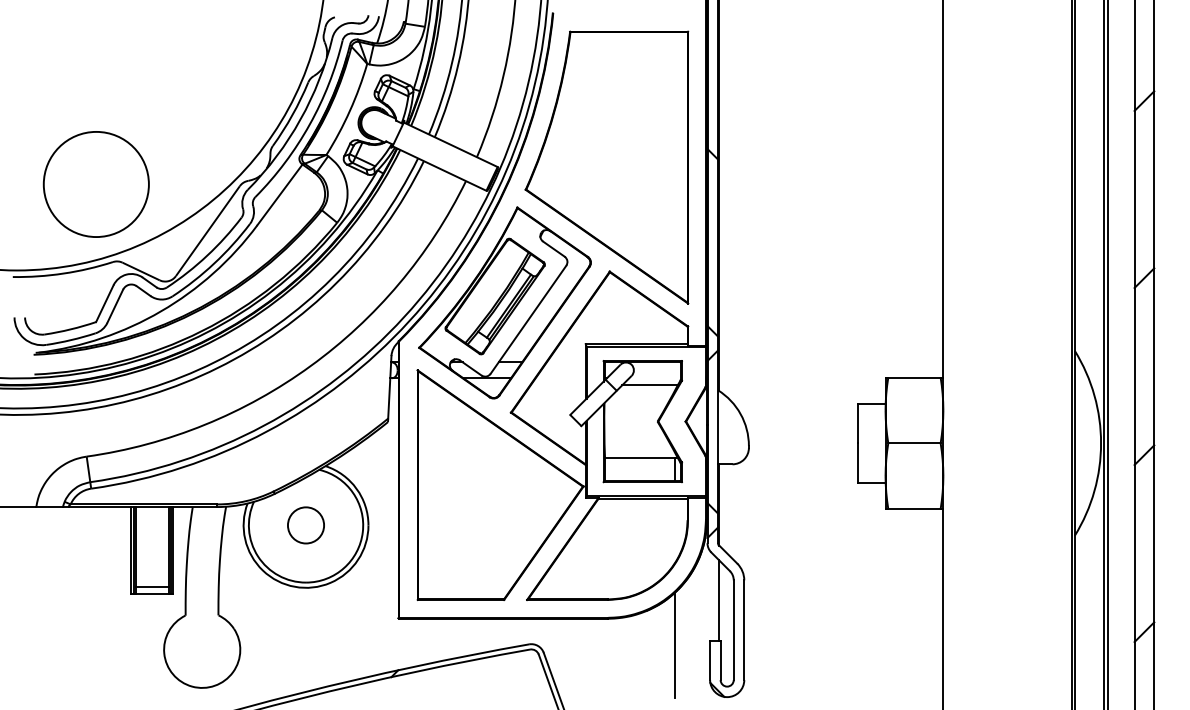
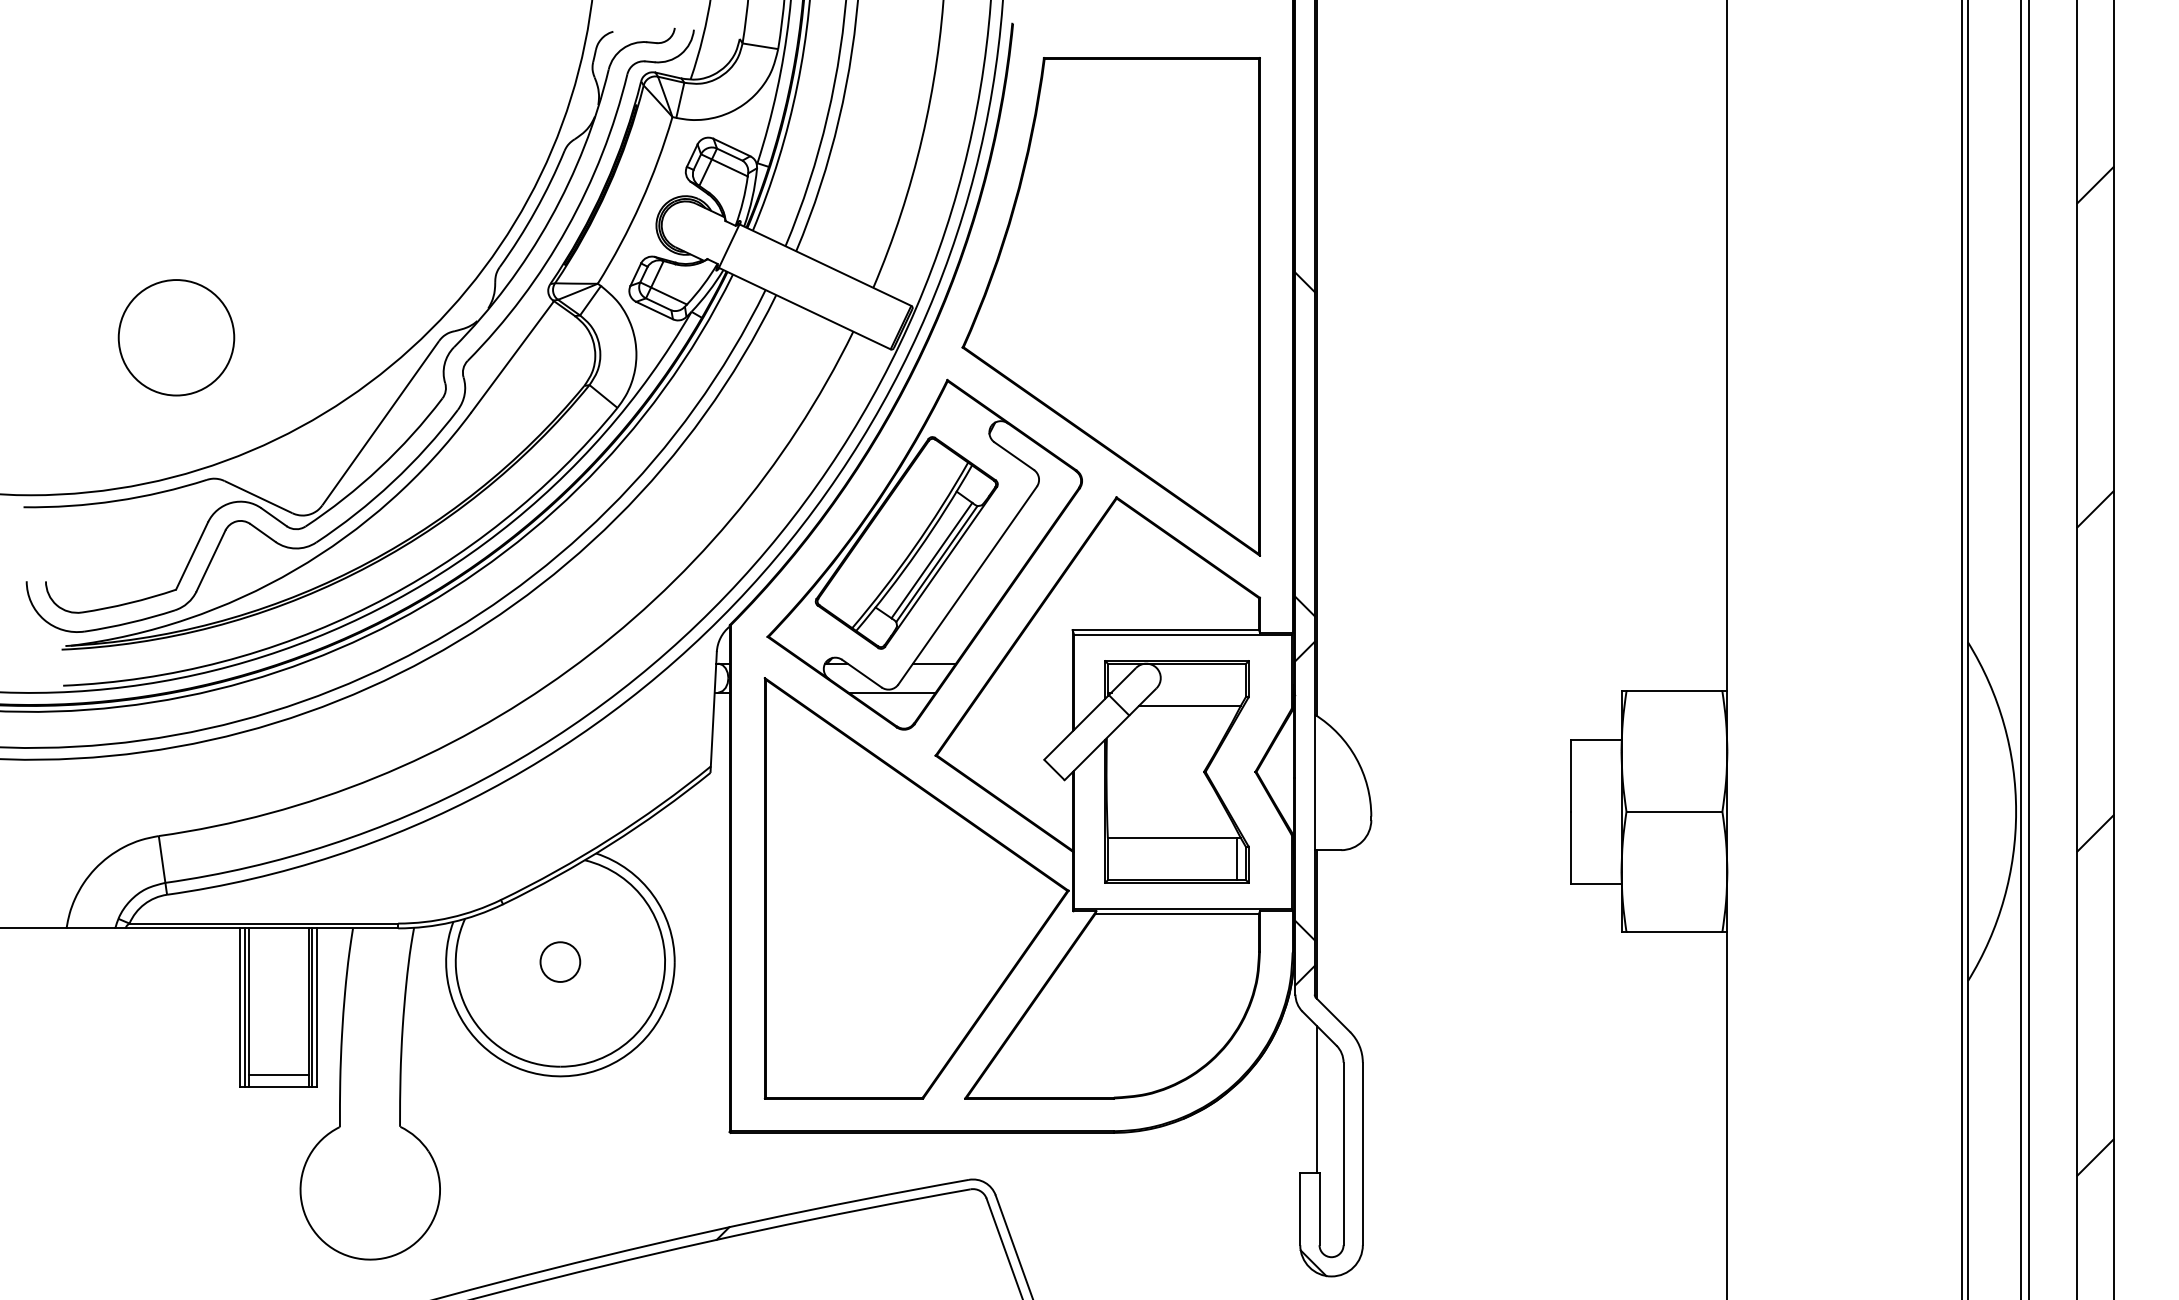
circle: (95, 184) -> (174, 337), size x0.6
circle: (305, 525) -> (559, 962), size x0.6
line: (675, 644) -> (1236, 1180), removed

